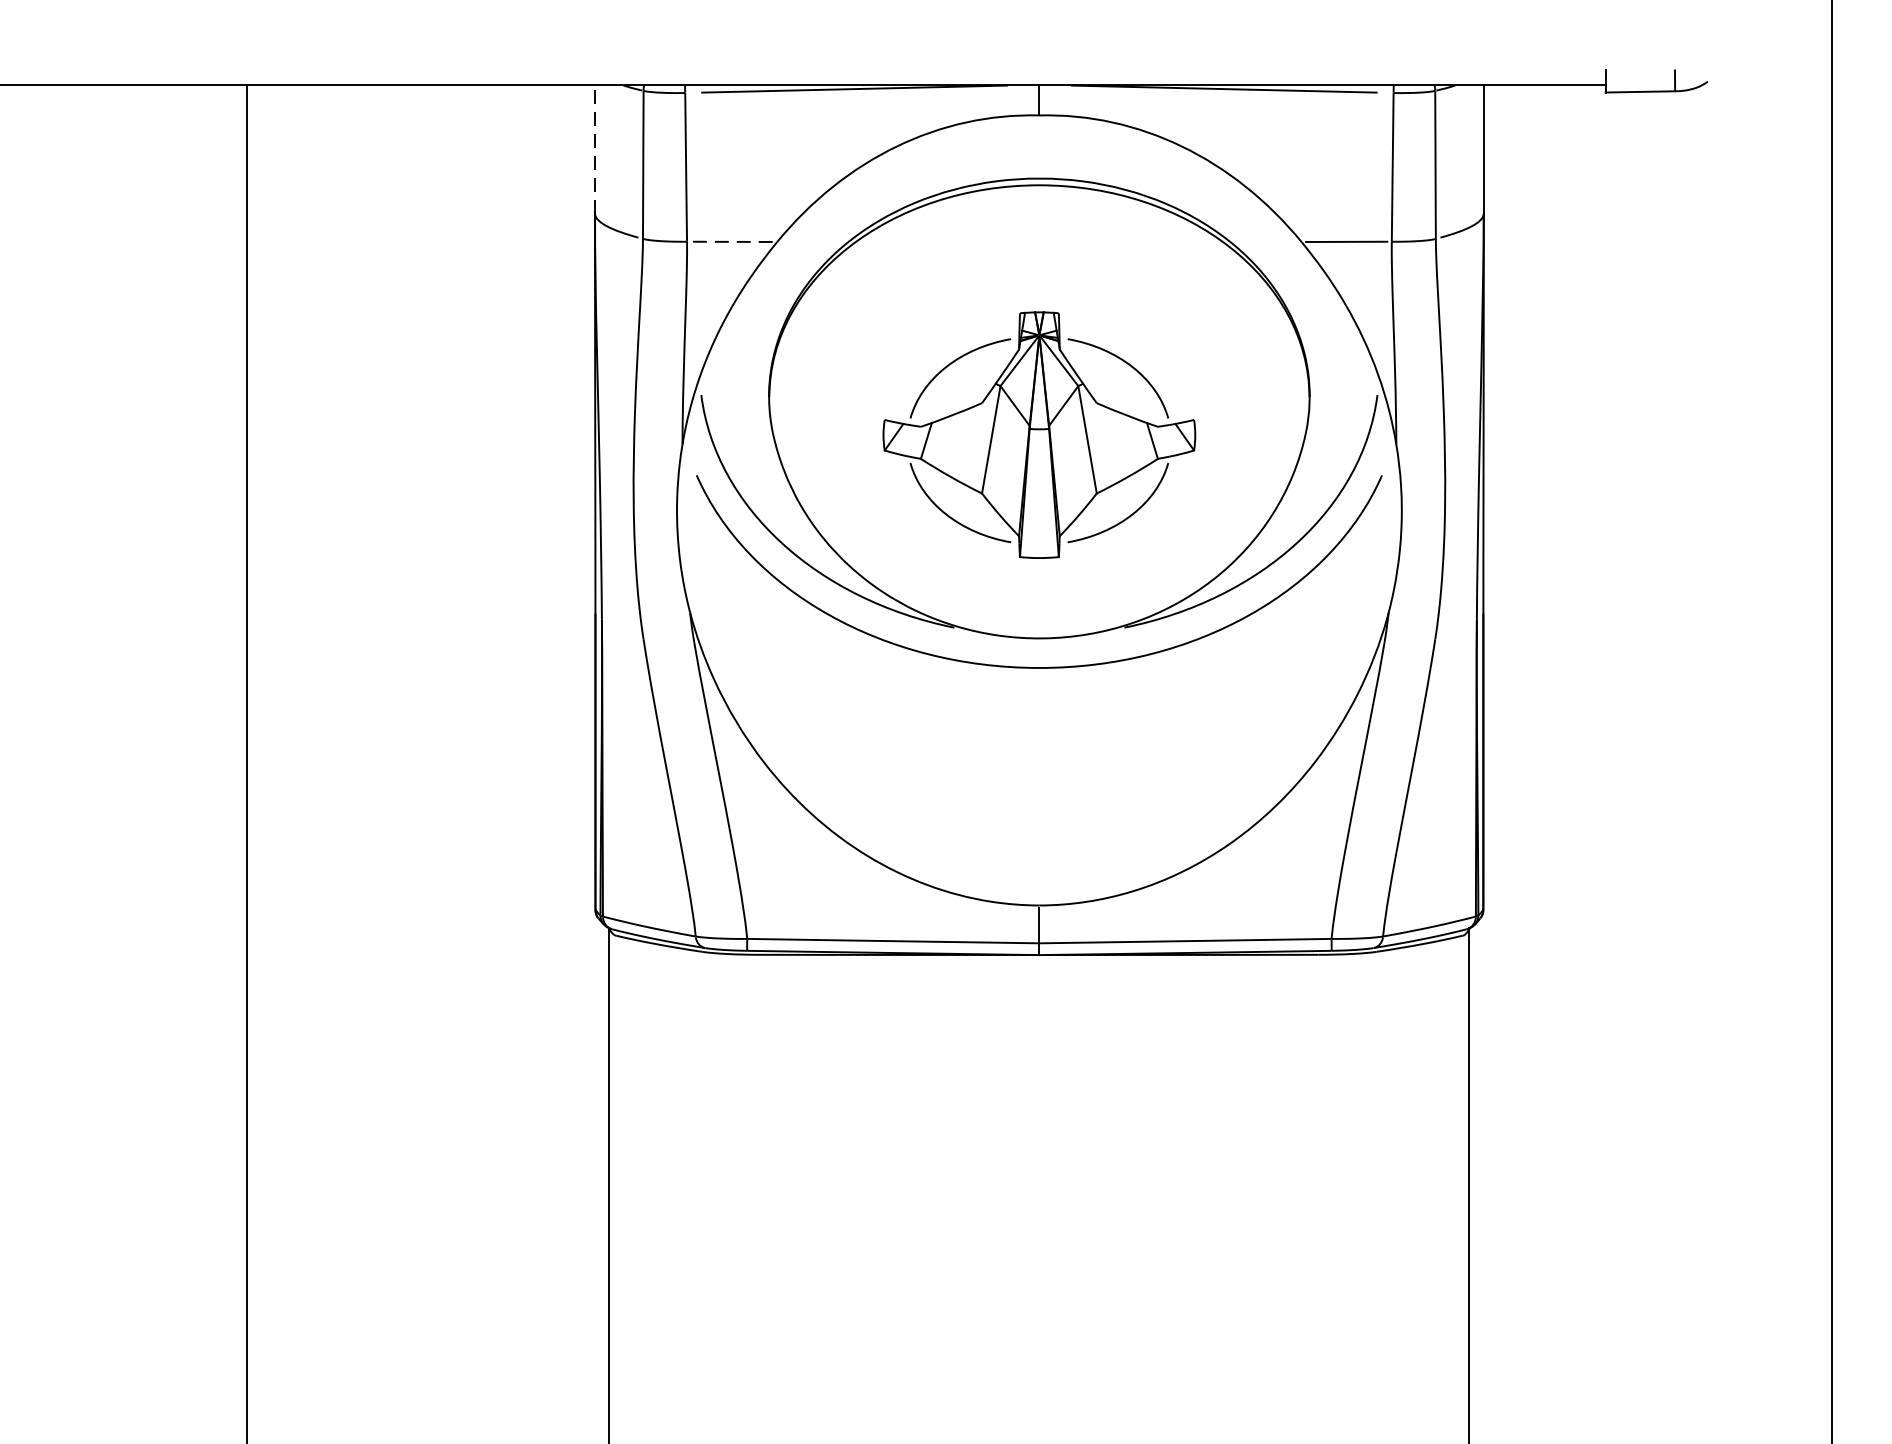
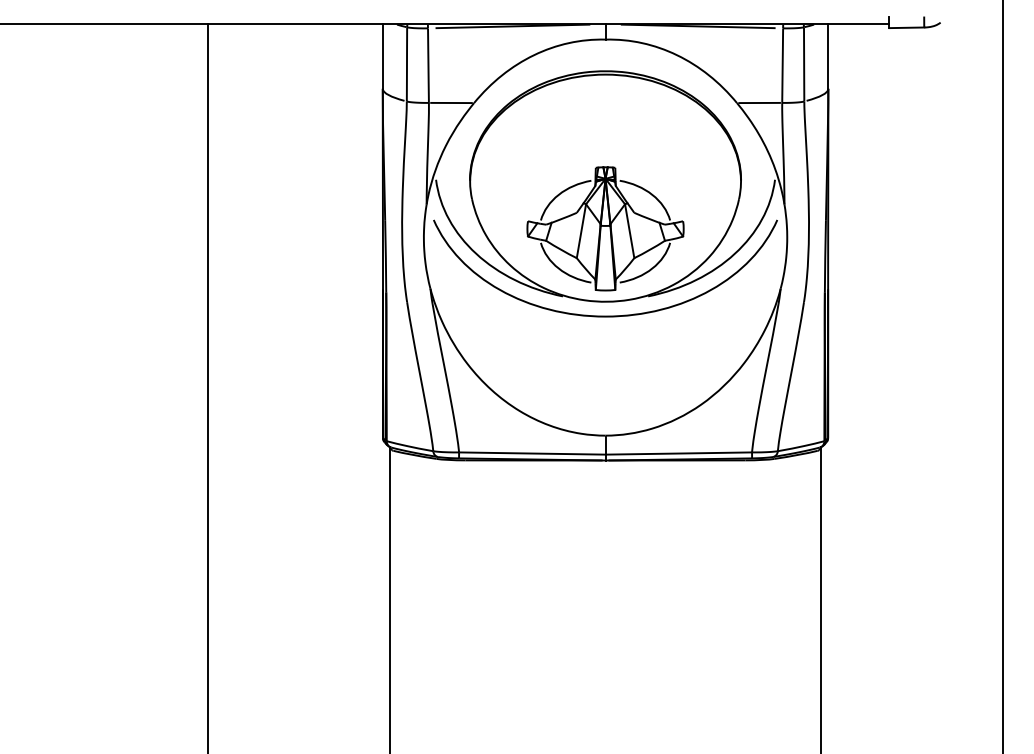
line: (594, 149) -> (382, 56), dashed -> solid
line: (732, 240) -> (451, 102), dashed -> solid
part: (1039, 434) -> (605, 228), moved

